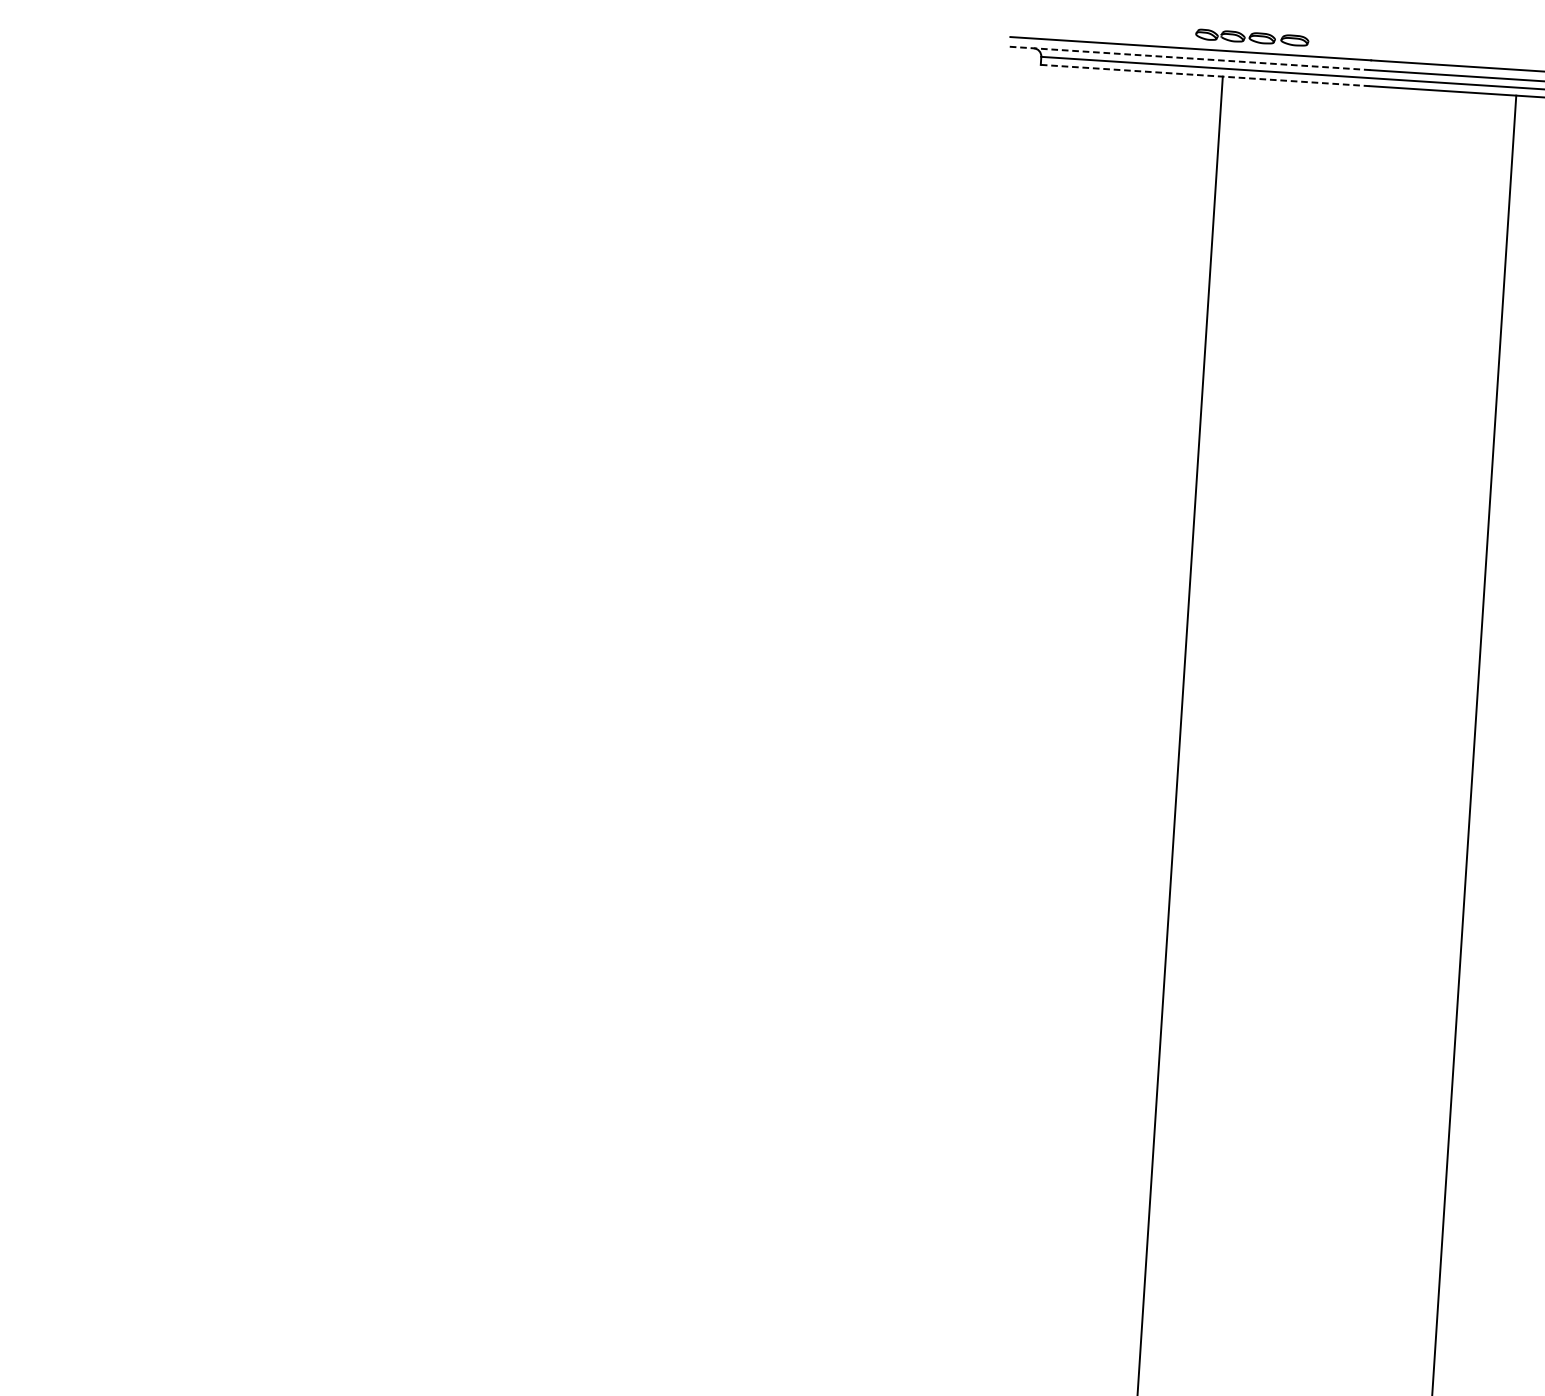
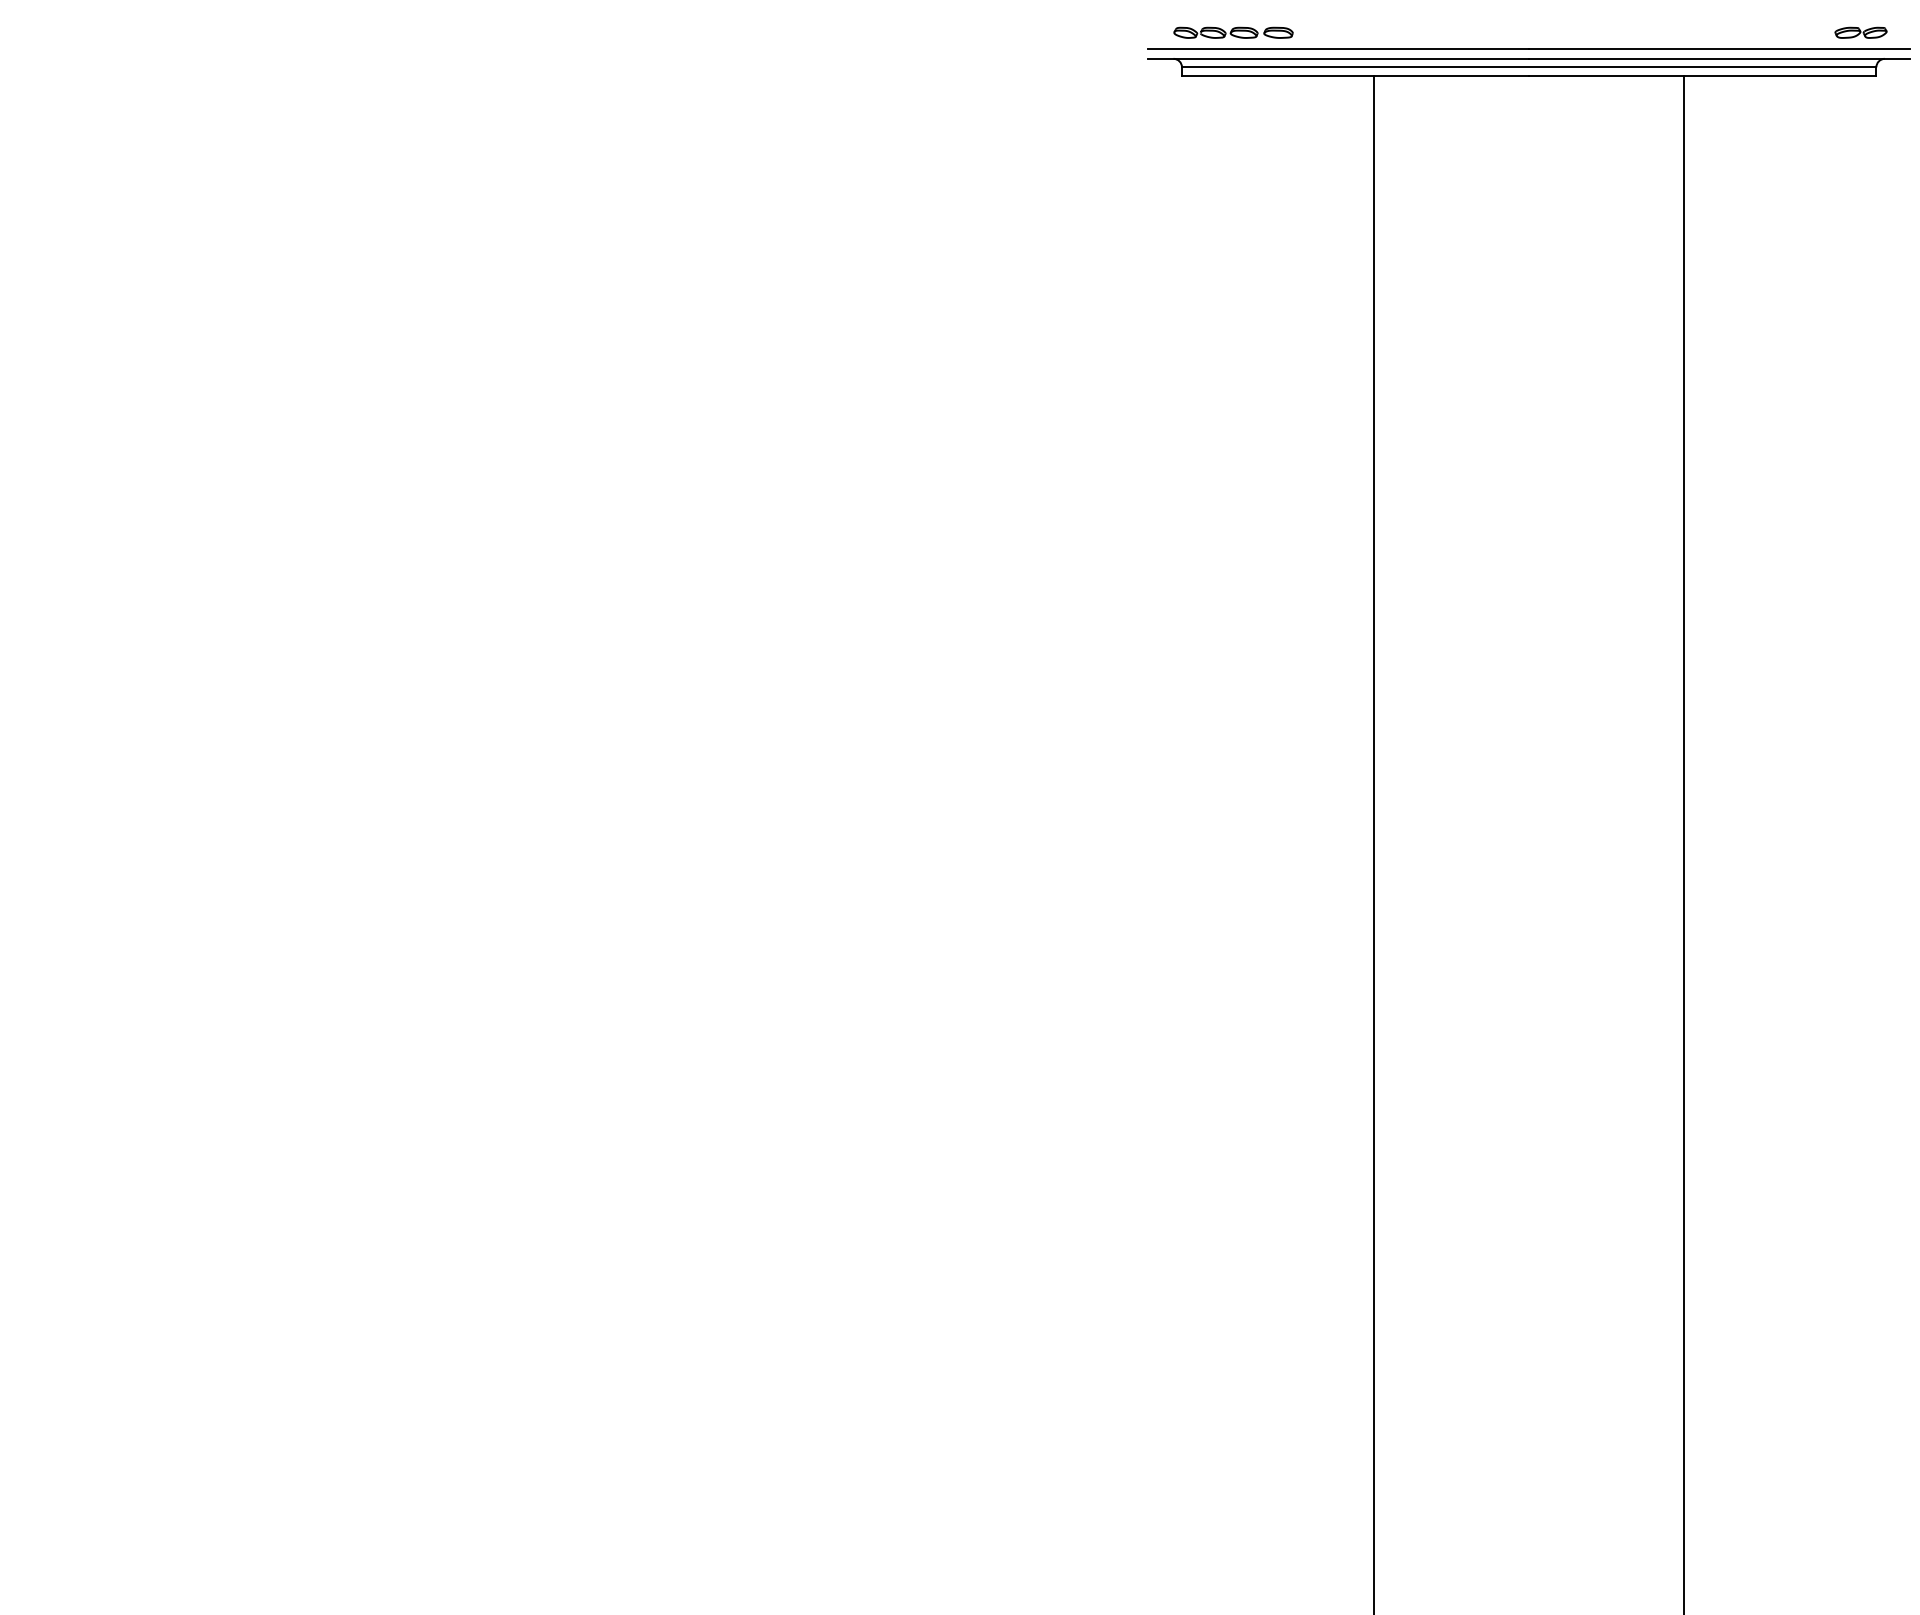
part: (1252, 37) -> (1233, 32), moved
line: (1190, 58) -> (1338, 58), dashed -> solid
line: (1205, 75) -> (1355, 75), dashed -> solid

